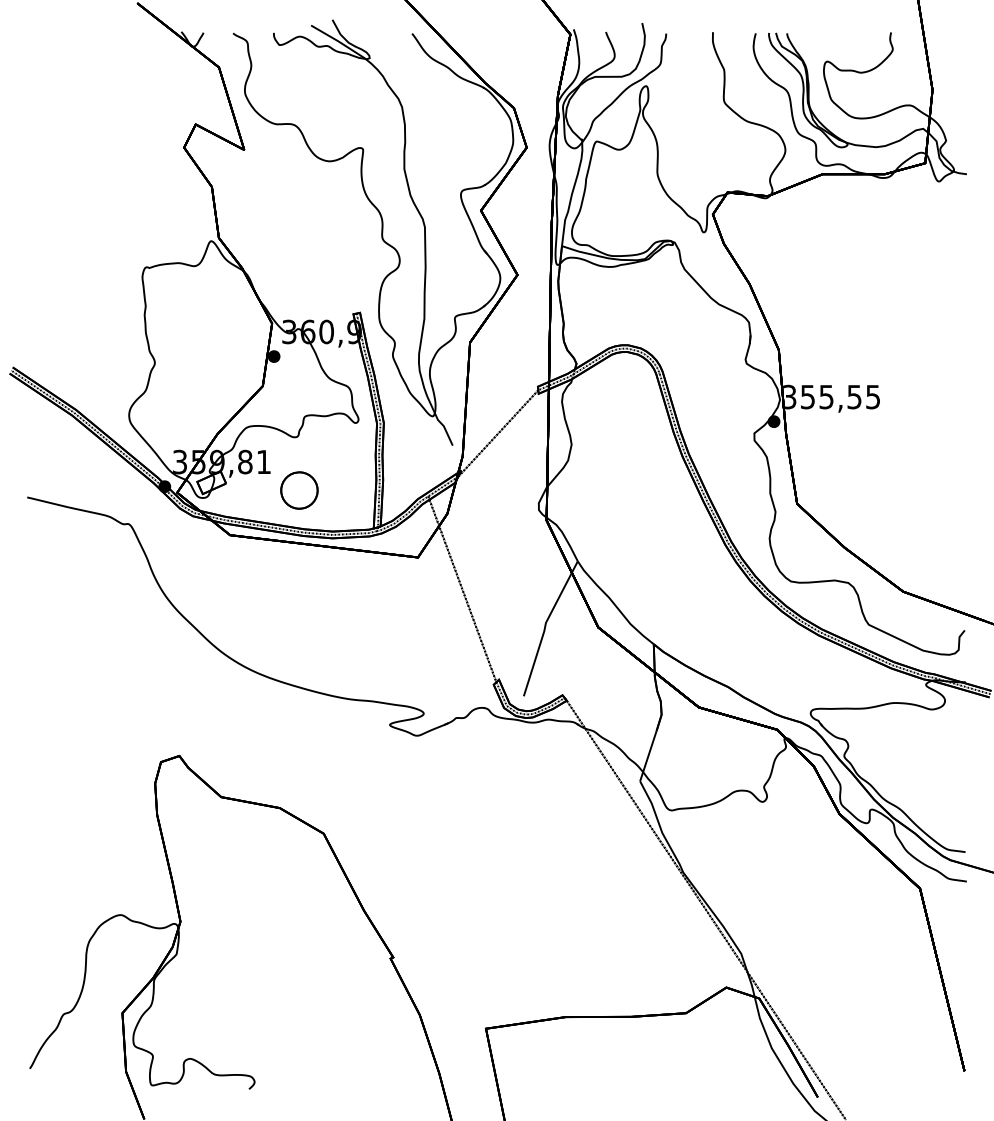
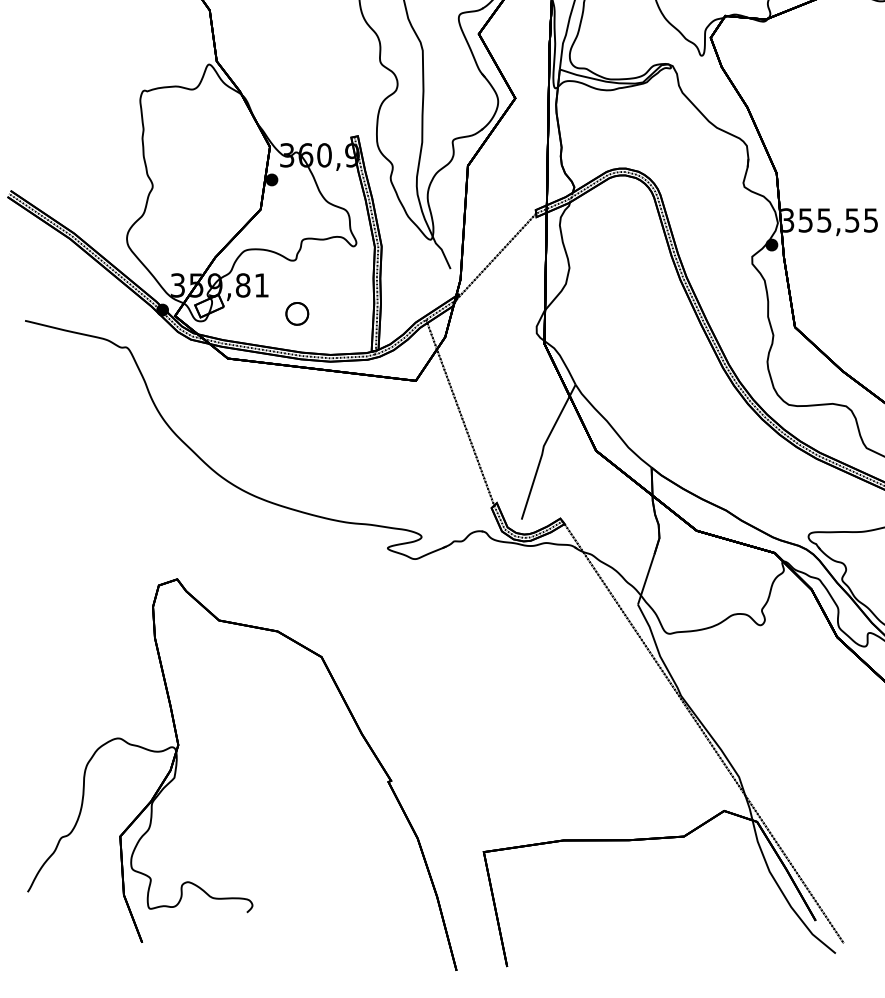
part: (299, 490) -> (297, 313), size x0.6

